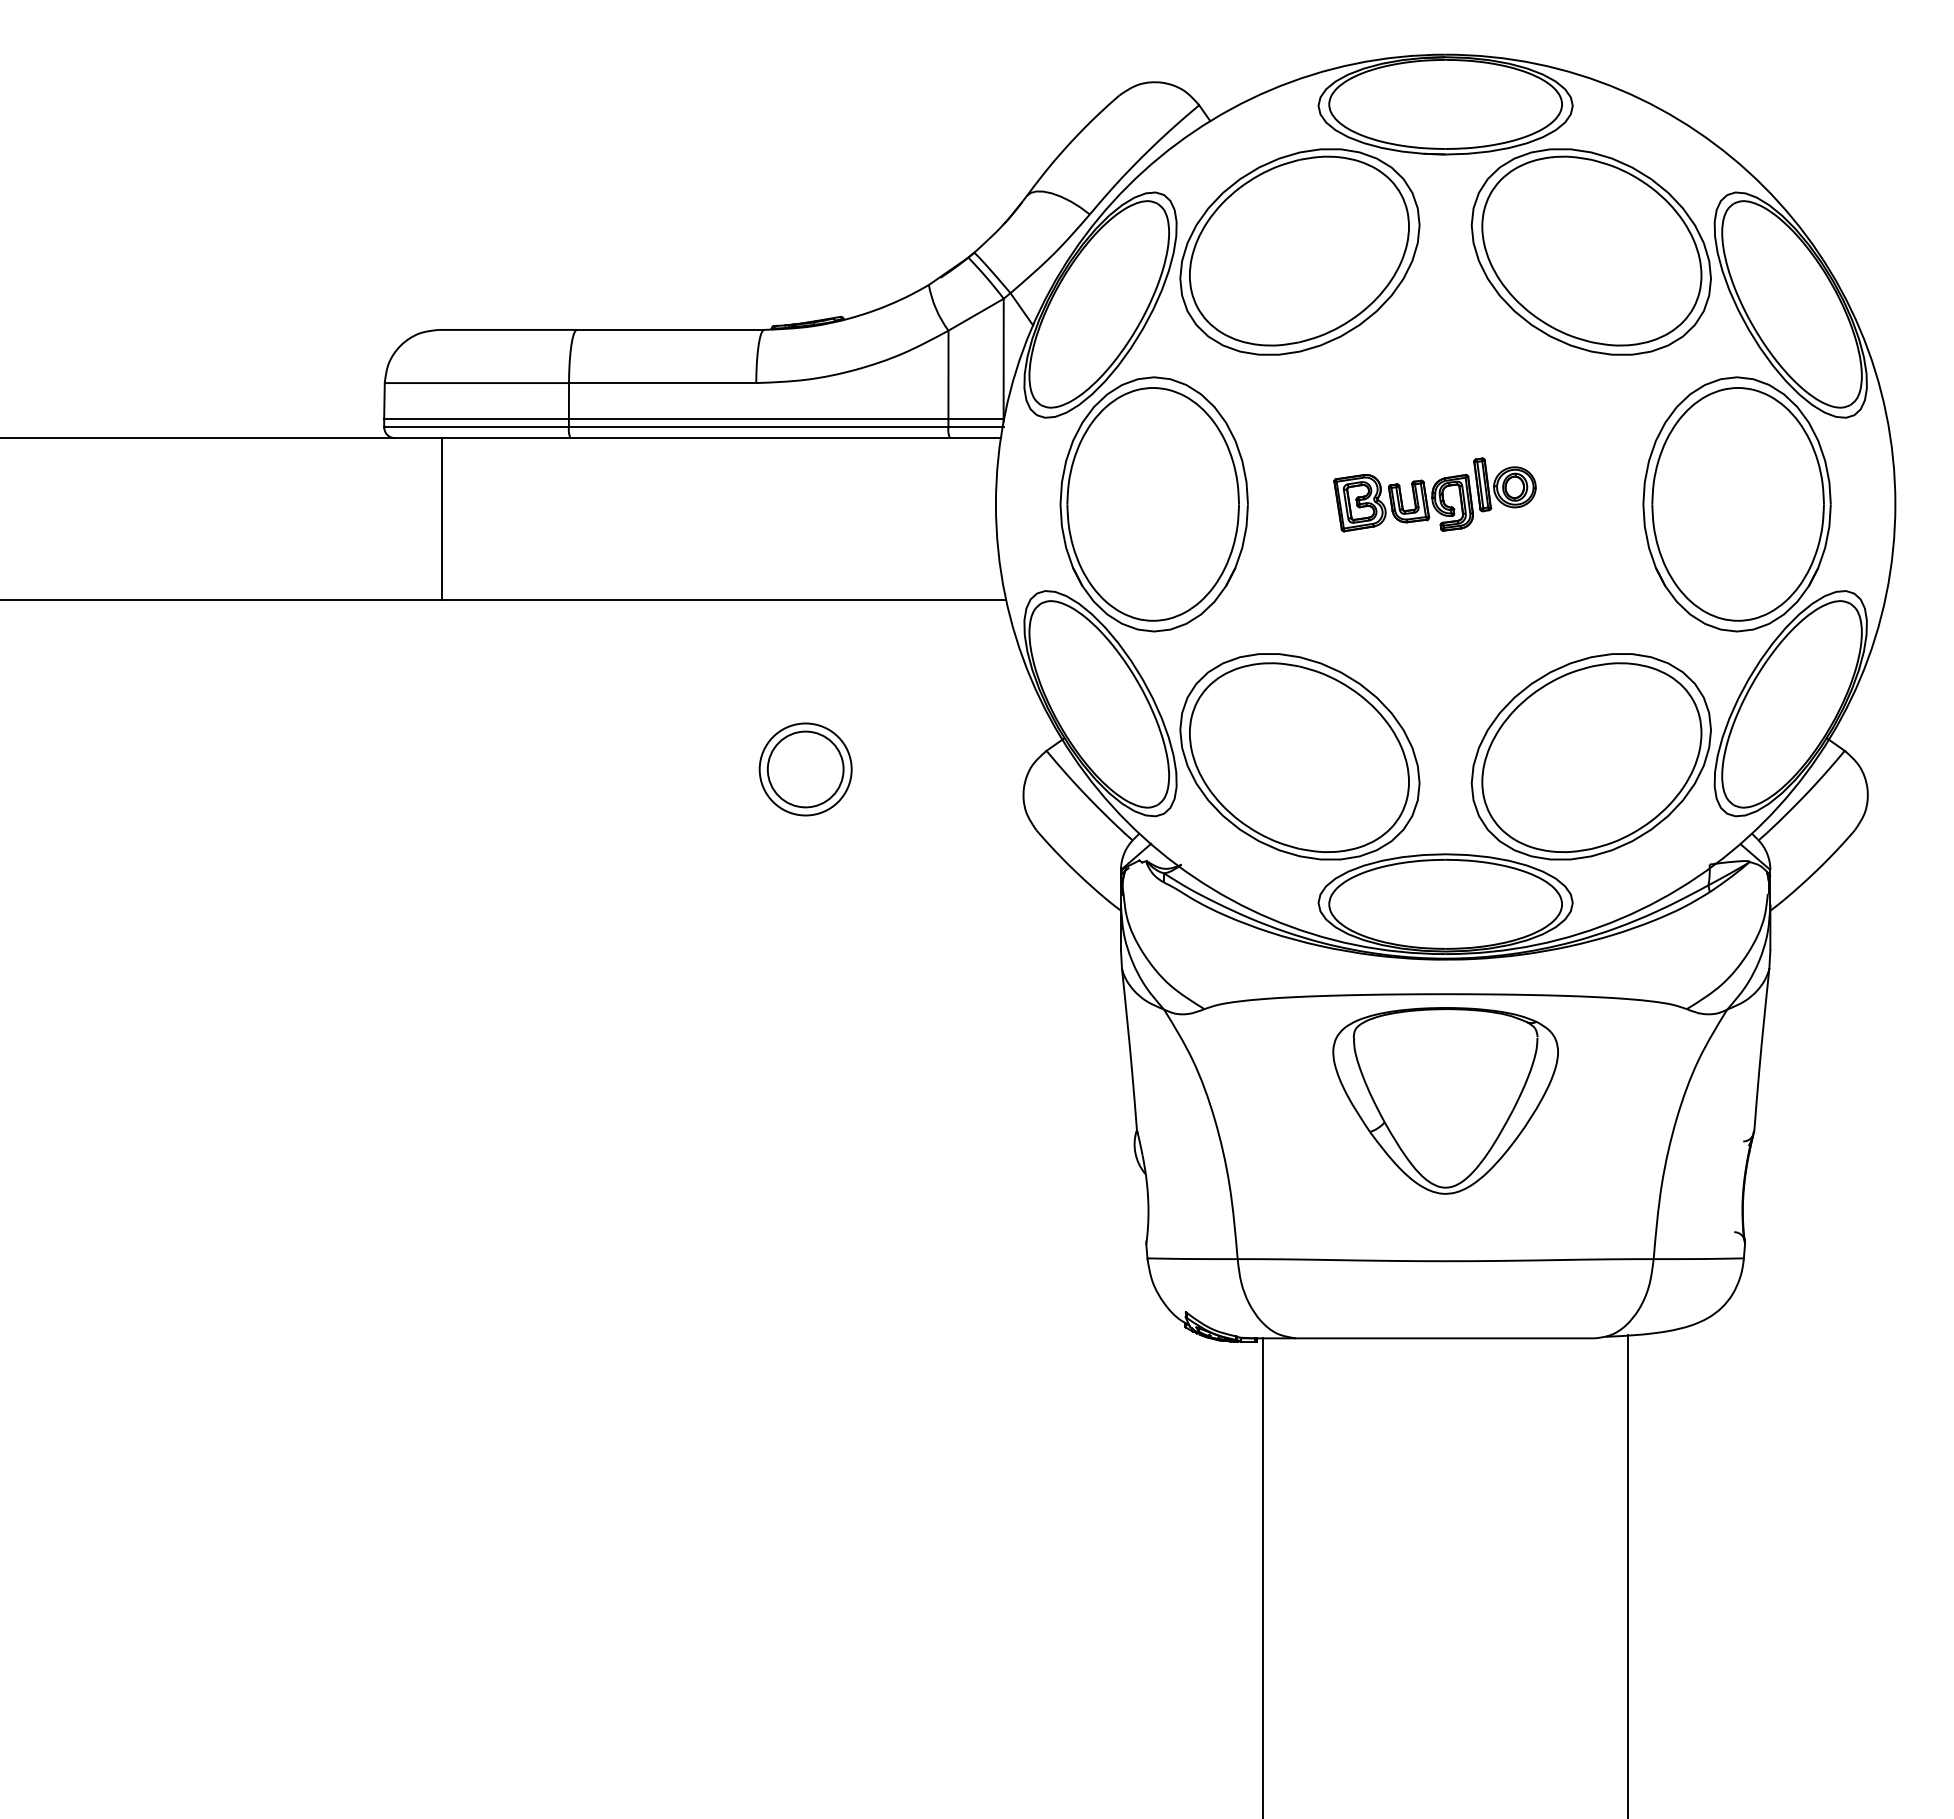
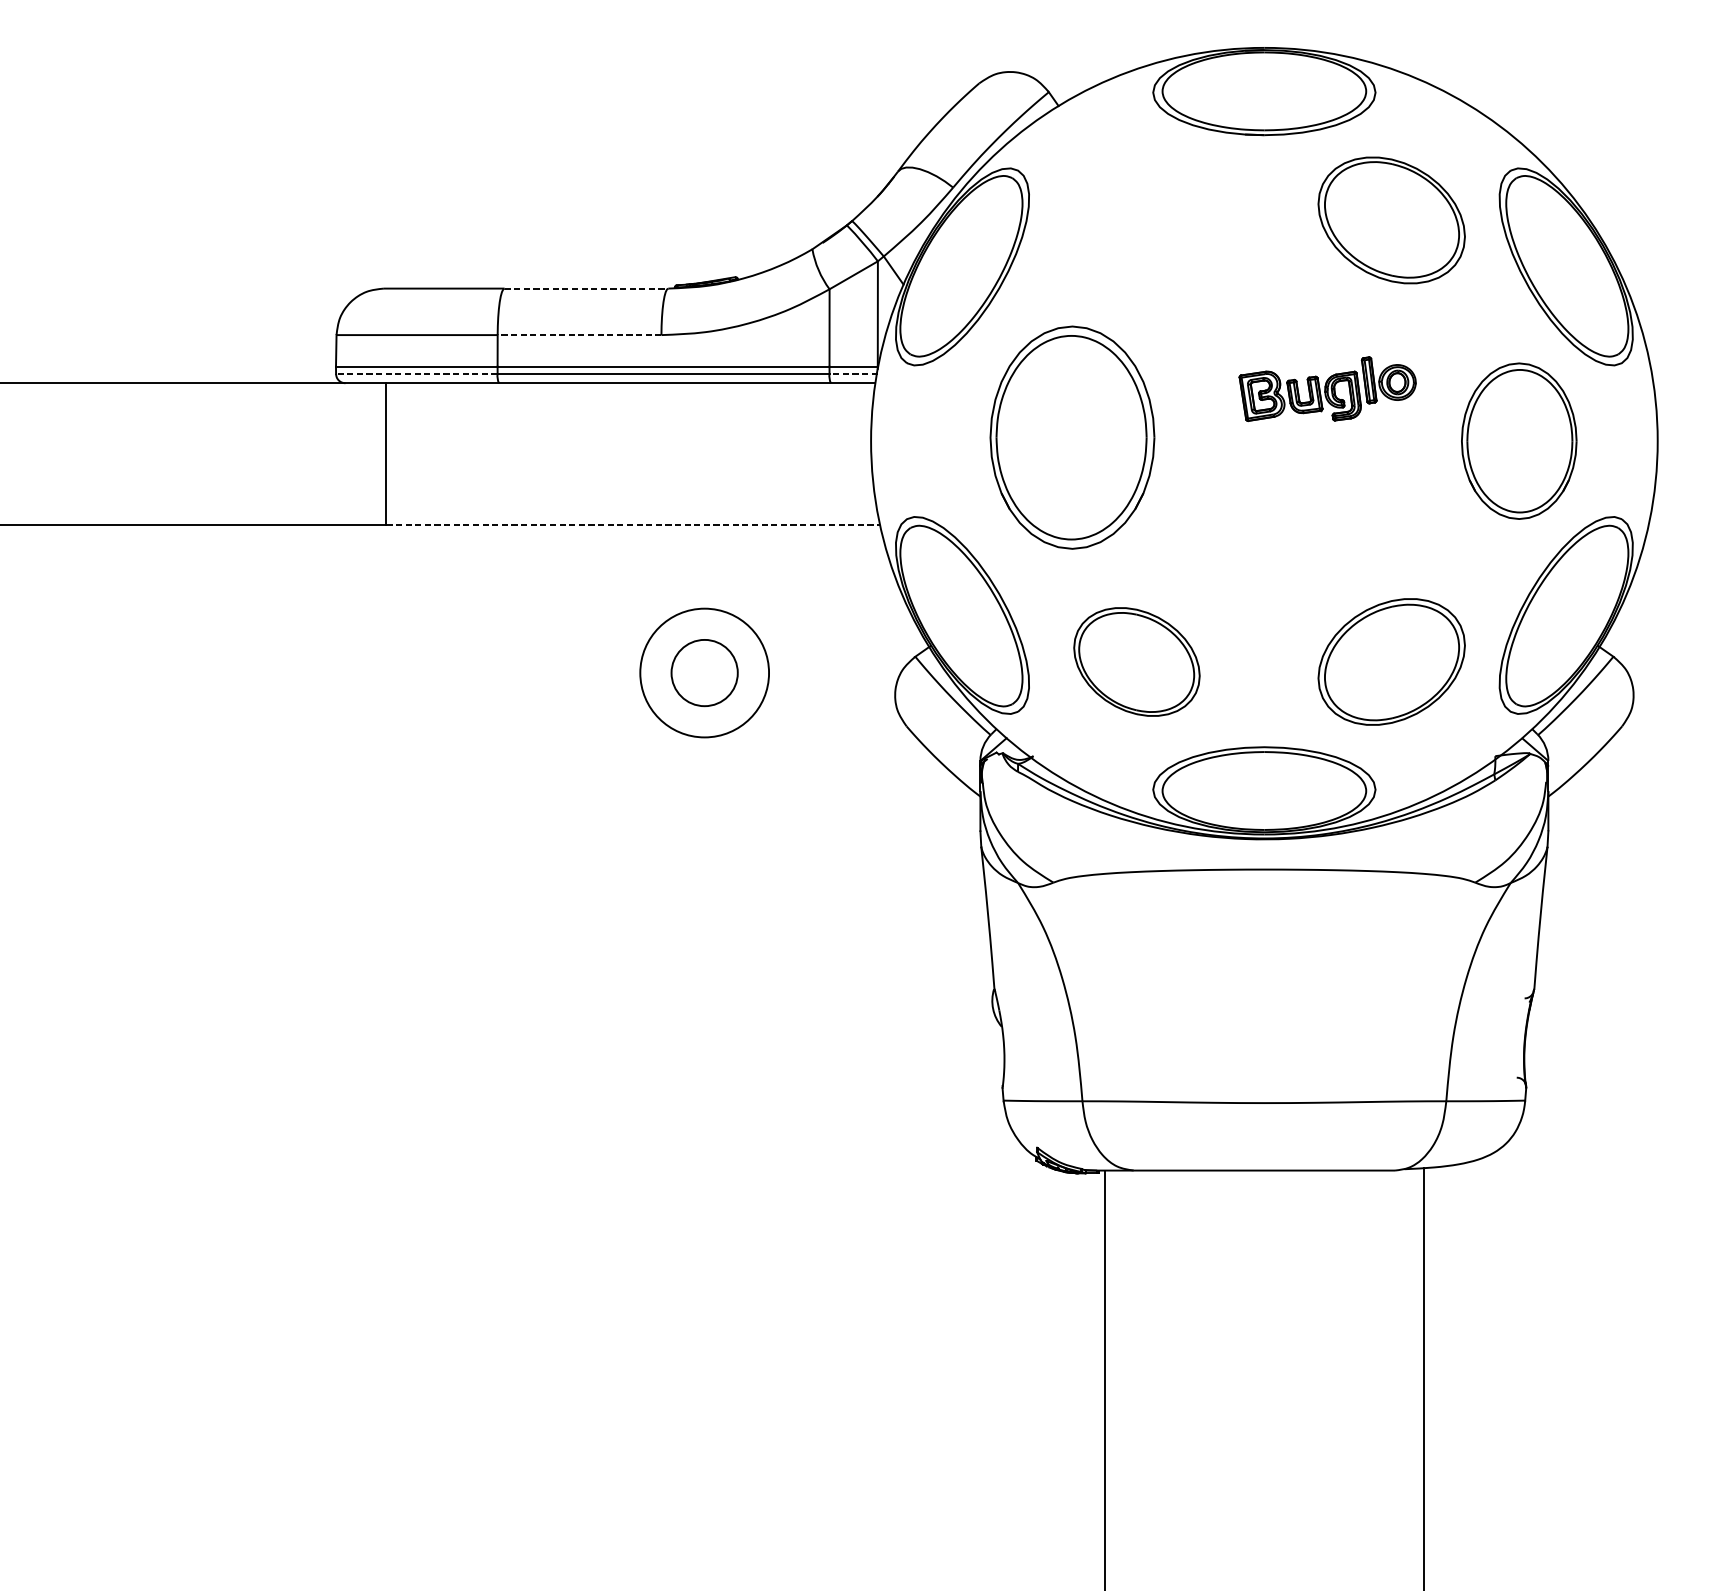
part: (1299, 251) -> (1136, 220), removed
part: (1590, 251) -> (1391, 220), size x0.7
line: (670, 329) -> (586, 288), solid -> dashed
line: (662, 383) -> (579, 335), solid -> dashed
line: (476, 427) -> (416, 373), solid -> dashed
line: (976, 427) -> (854, 373), solid -> dashed
part: (1434, 494) -> (1327, 388), moved
part: (1153, 504) -> (1071, 437), moved
part: (1736, 504) -> (1518, 441), size x0.7
line: (724, 600) -> (633, 525), solid -> dashed
part: (1299, 756) -> (1136, 661), size x0.6
part: (1590, 756) -> (1391, 661), size x0.7
circle: (805, 769) -> (704, 673), size x1.6
part: (1445, 1100) -> (1264, 962), removed

